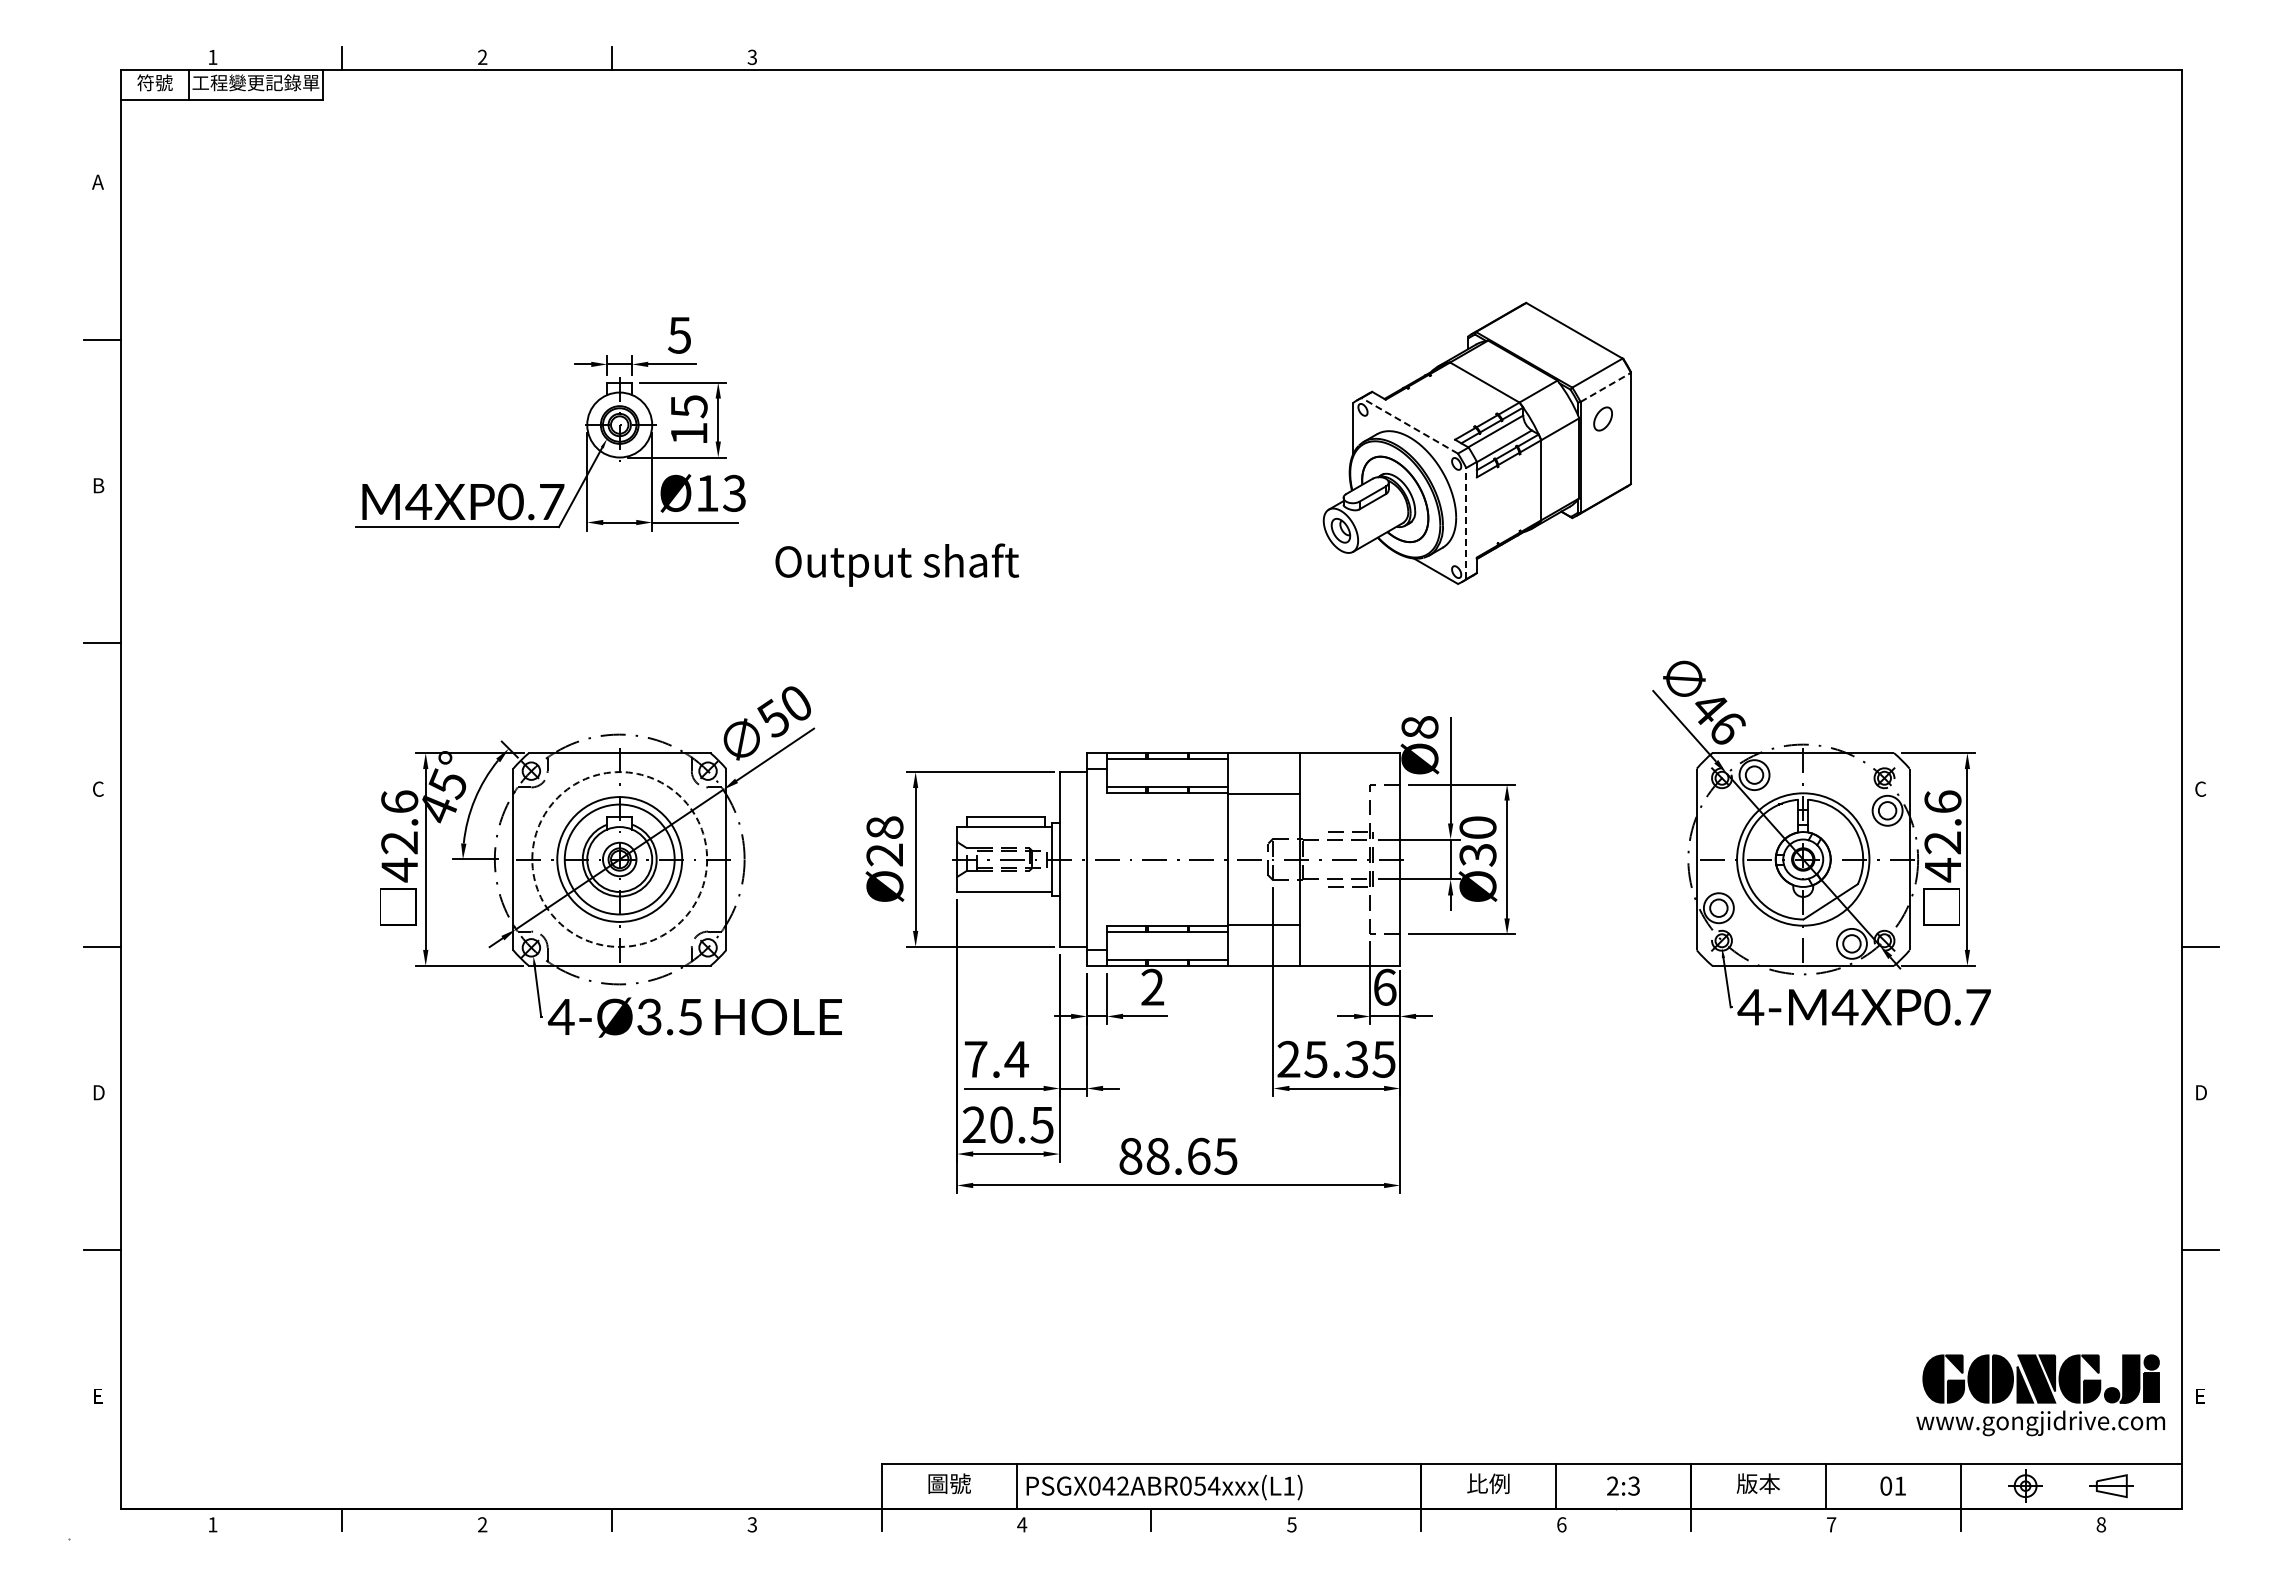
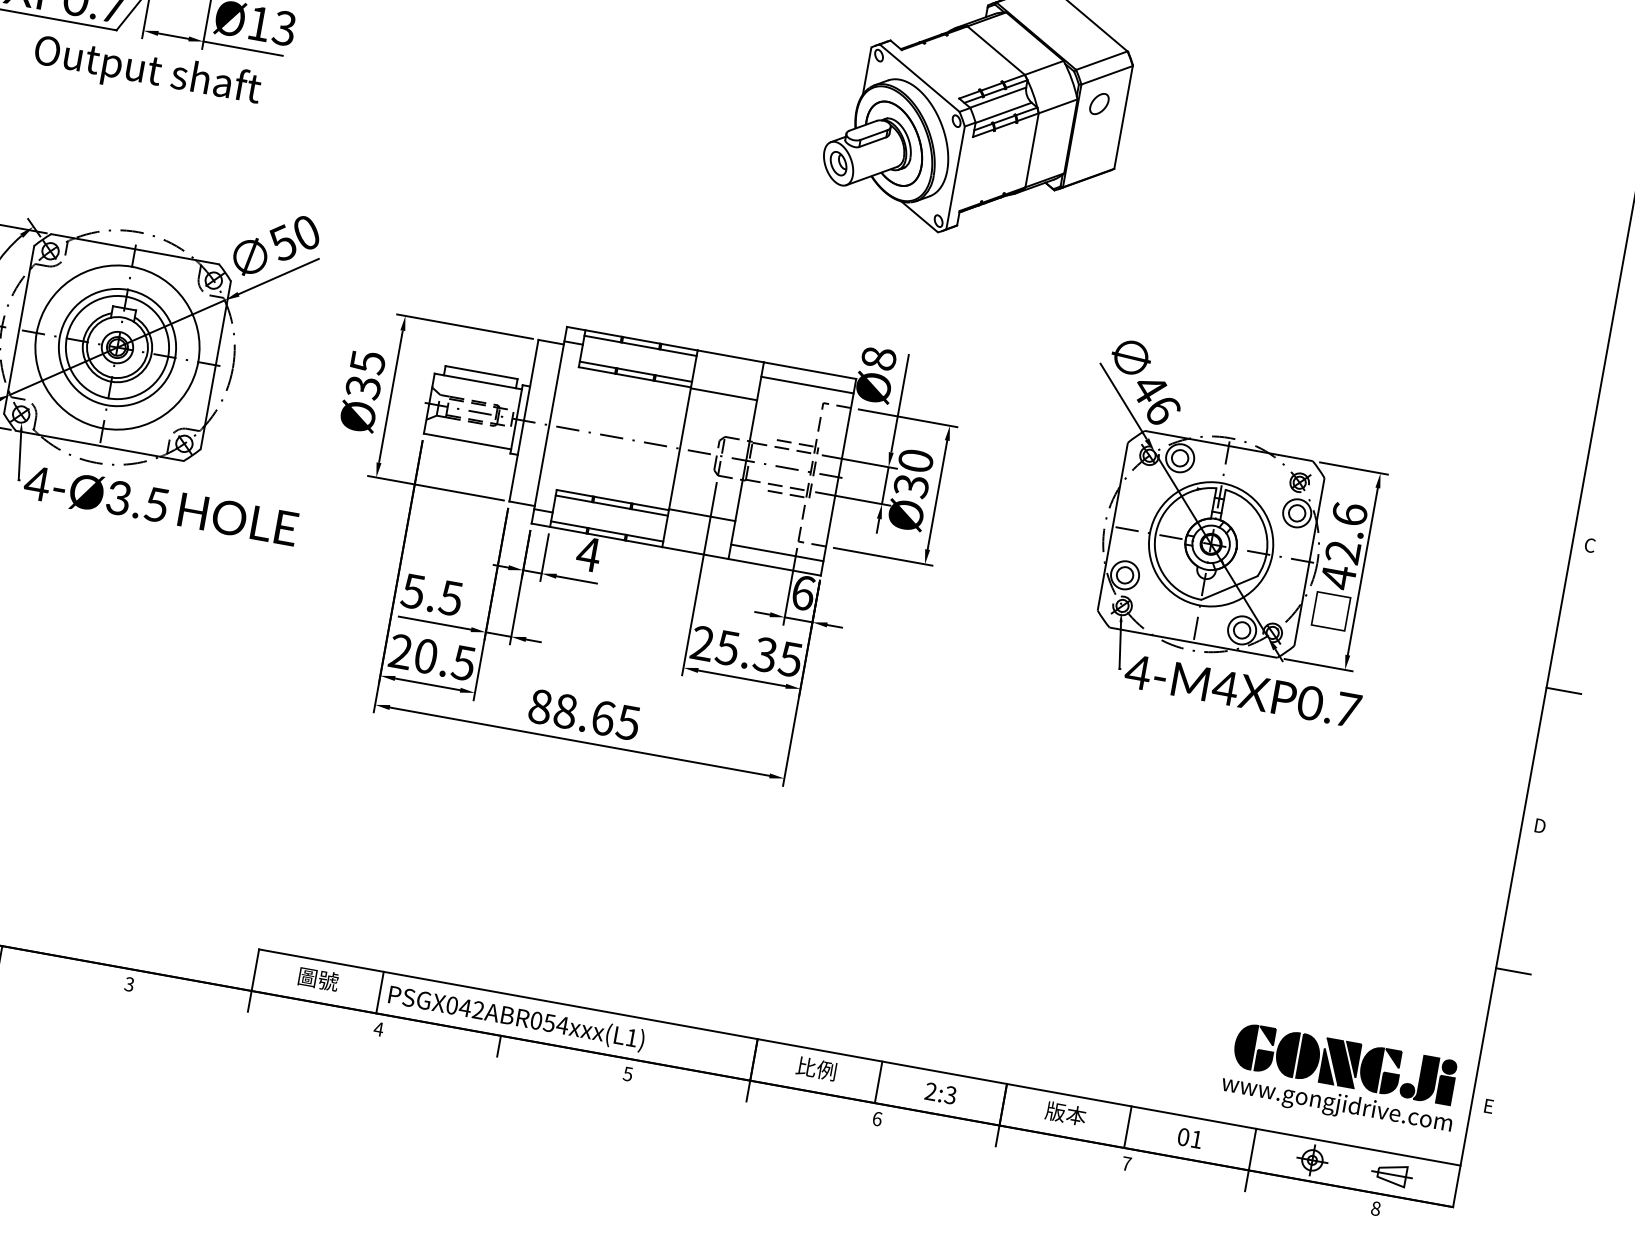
line: (1606, 387) -> (1107, 75), dashed -> solid
line: (1409, 425) -> (919, 77), dashed -> solid
line: (1466, 523) -> (955, 177), dashed -> solid
text: (897, 564) -> (147, 71), moved
line: (1350, 768) -> (807, 384), added
text: (884, 841) -> (365, 374), Ø28 -> Ø35
circle: (619, 859) -> (117, 347), dashed -> solid
line: (1350, 950) -> (777, 553), added
text: (1152, 986) -> (588, 553), 2 -> 4
text: (996, 1059) -> (432, 595), 7.4 -> 5.5

